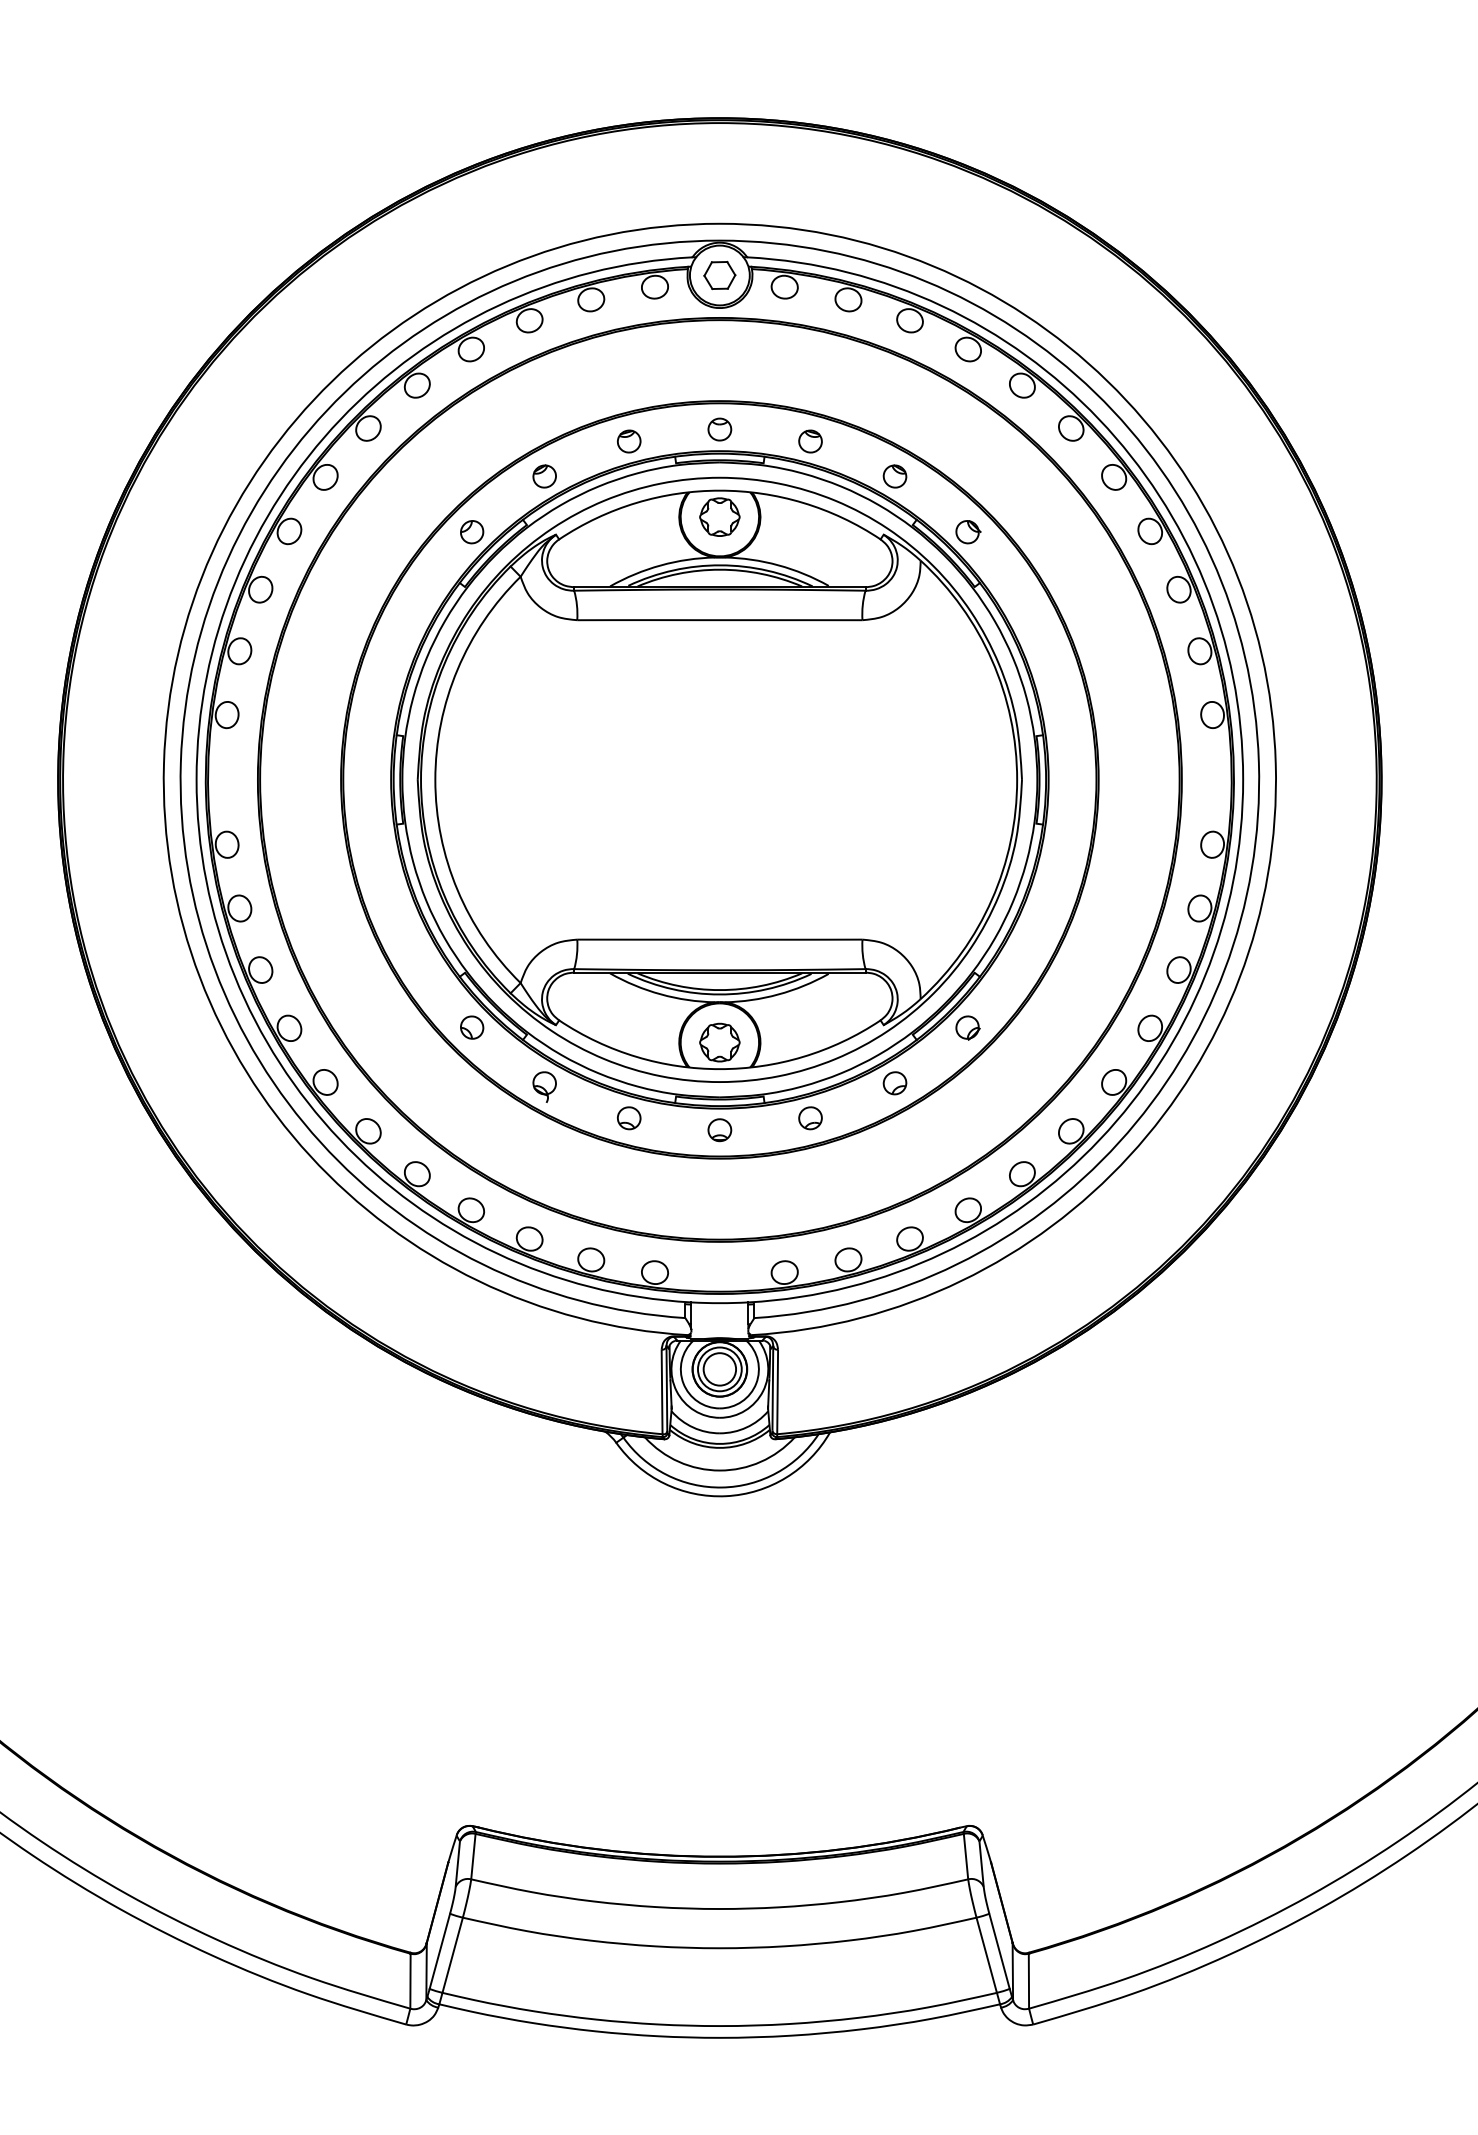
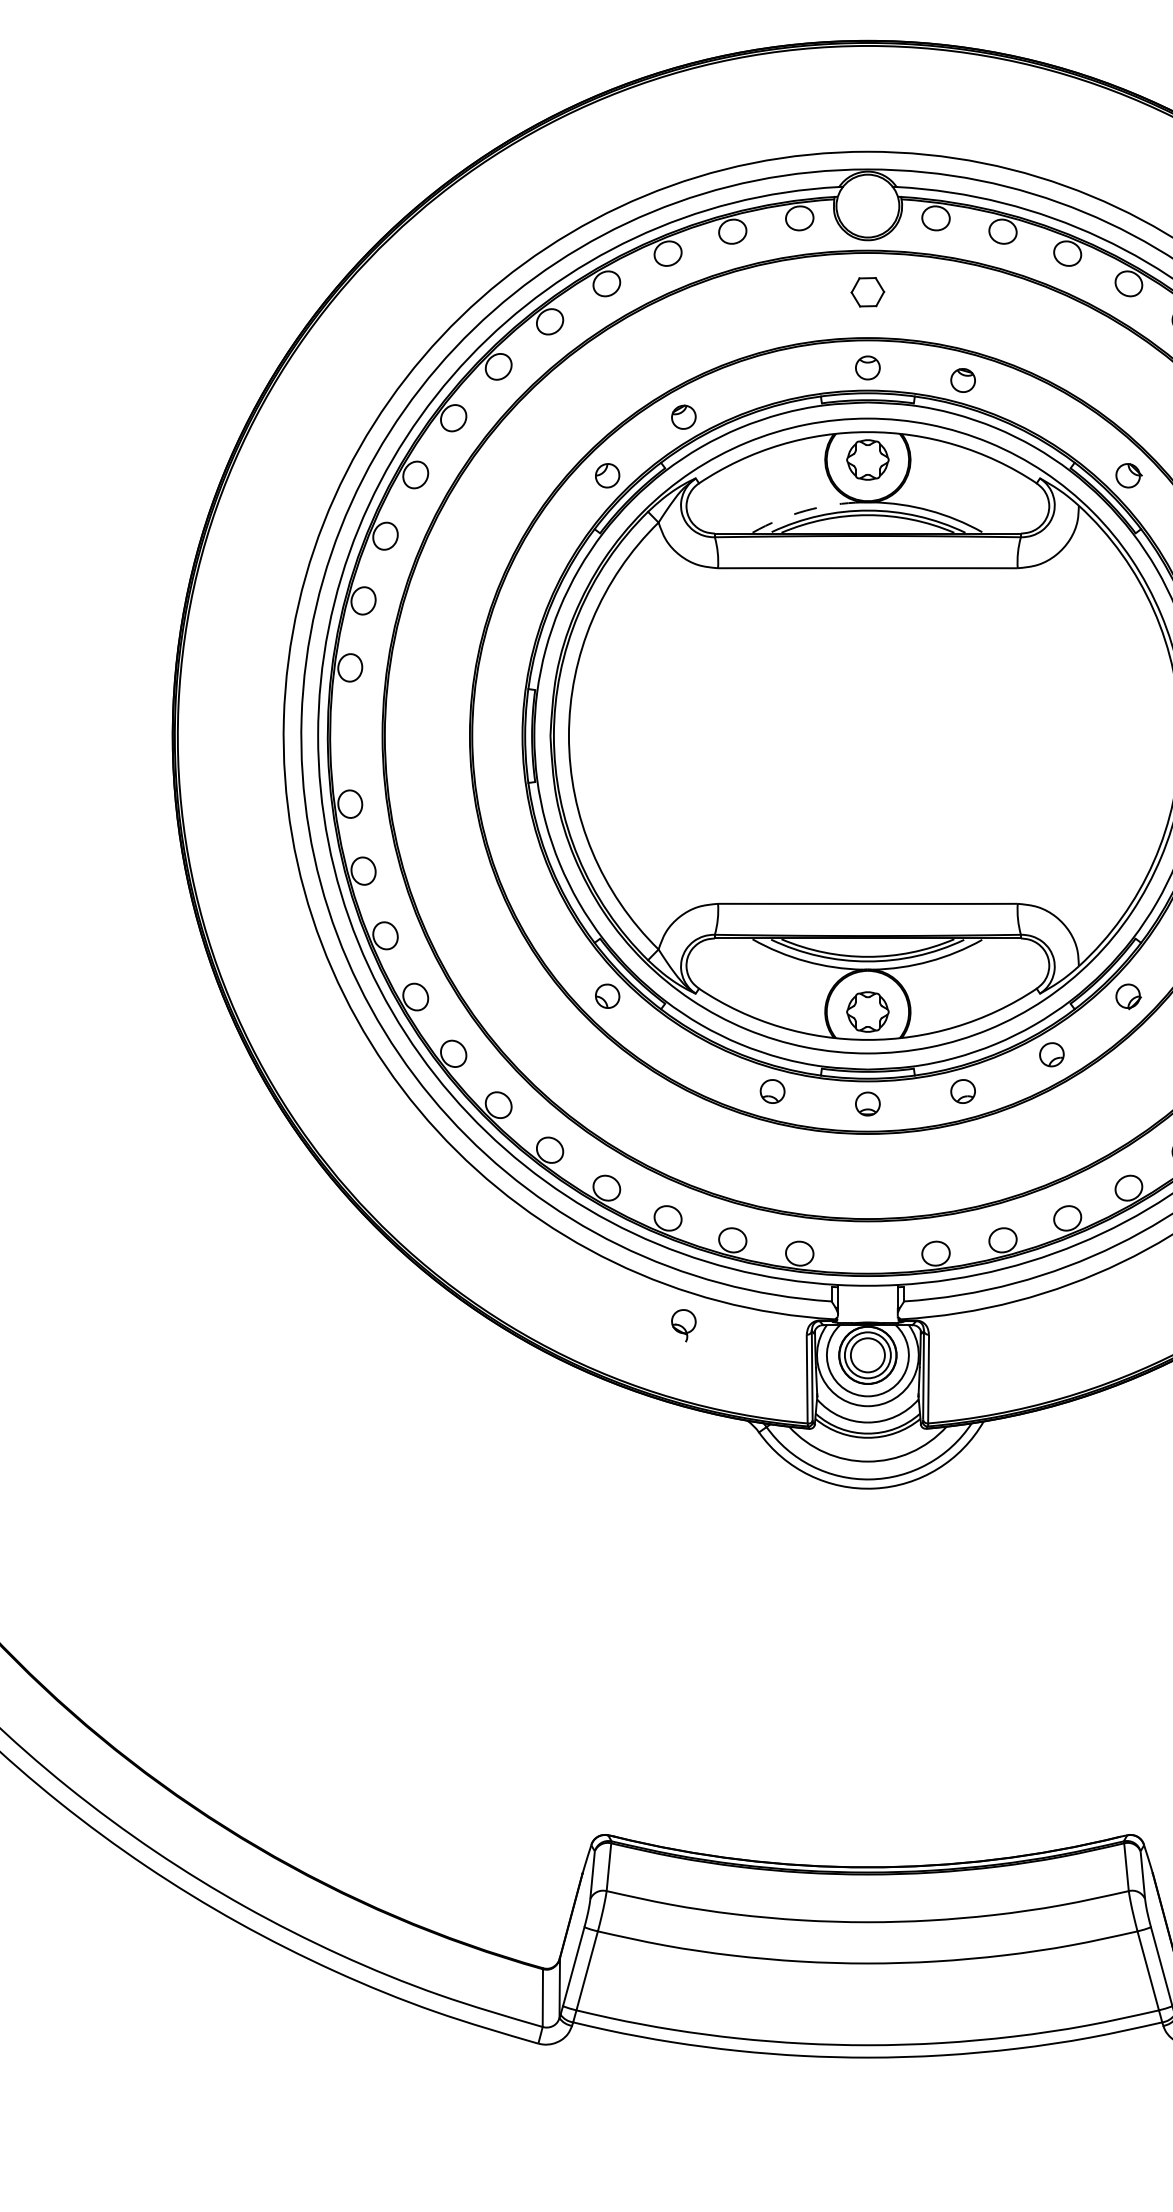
part: (719, 275) -> (867, 292), moved
part: (628, 441) -> (771, 380), removed
part: (894, 476) -> (1051, 417), removed
arc: (660, 565) -> (805, 510), solid -> dashed
part: (544, 1086) -> (683, 1324), moved

